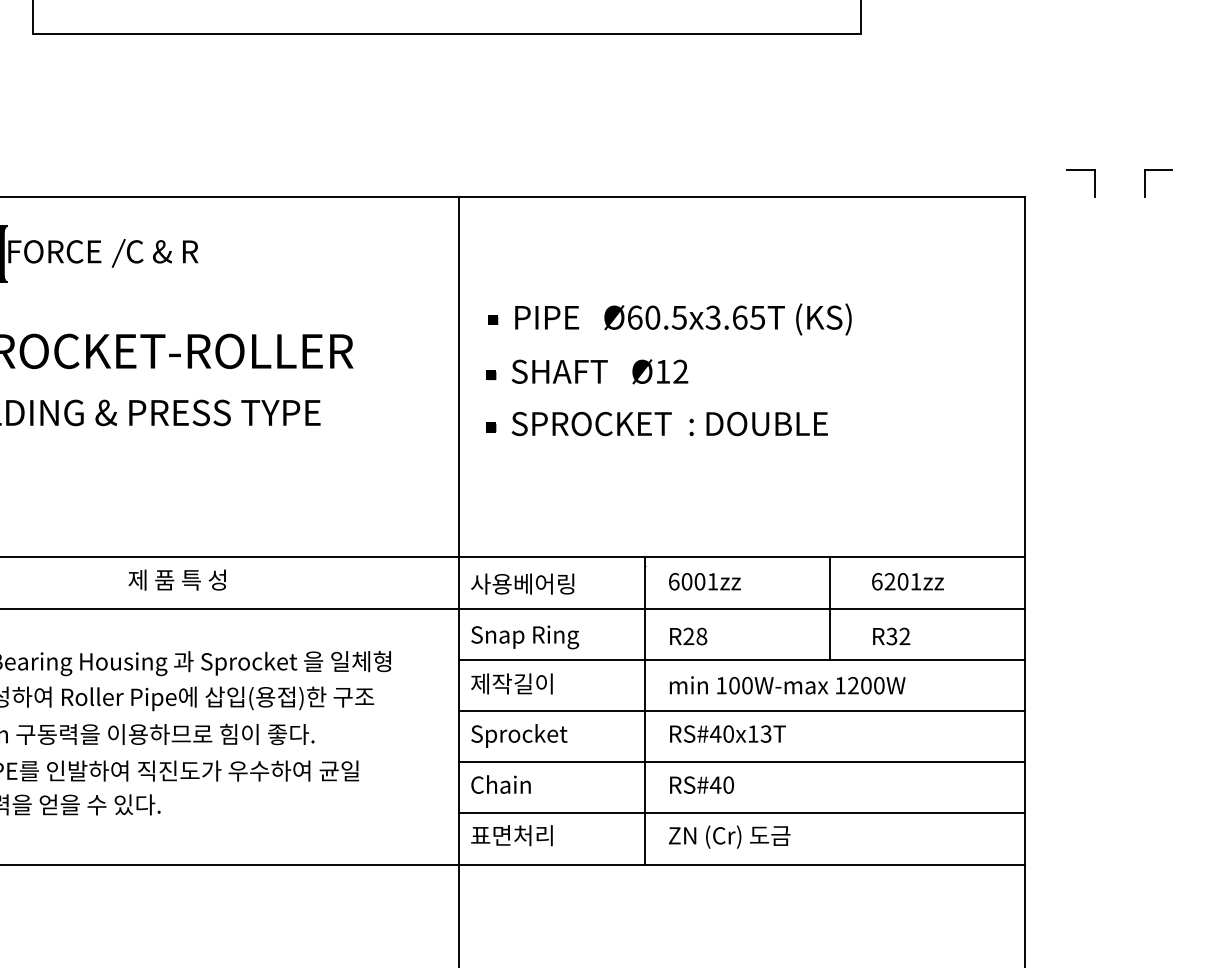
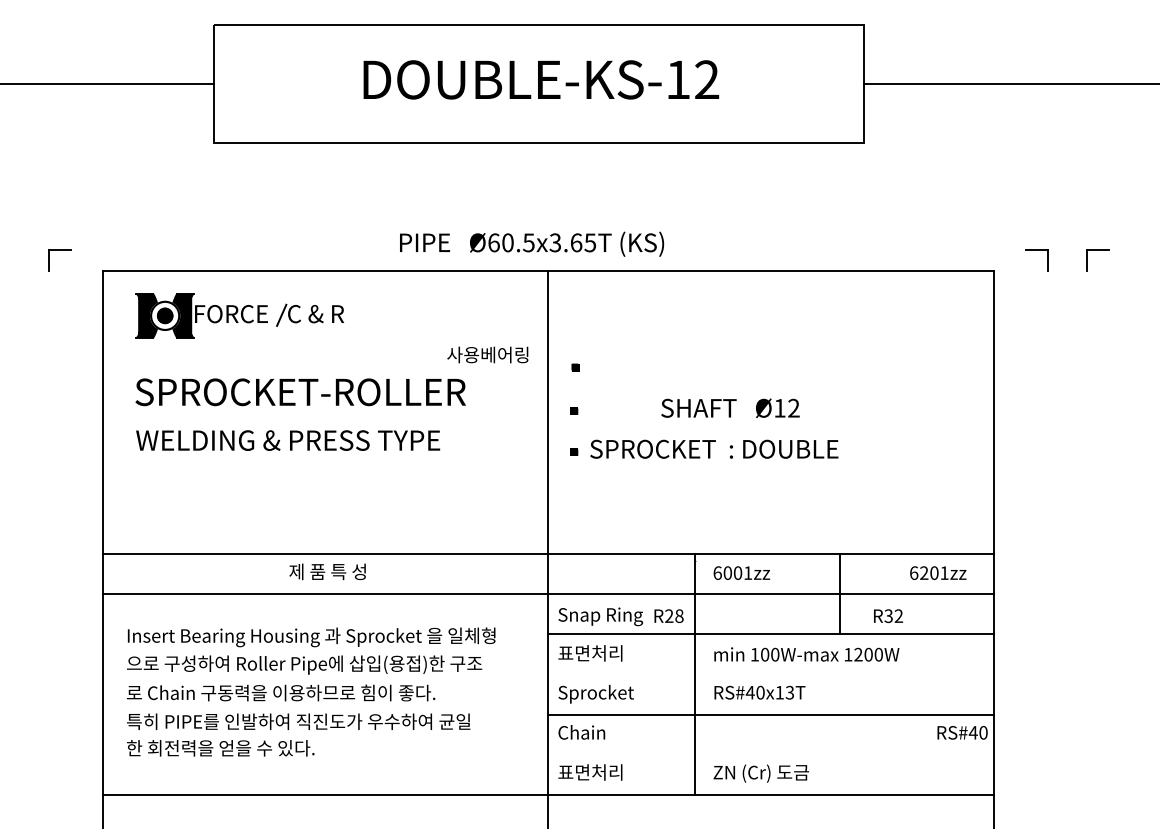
text: (684, 318) -> (532, 243), moved
text: (599, 370) -> (730, 407), moved
text: (908, 580) -> (938, 572), moved
text: (522, 583) -> (487, 354), moved
text: (687, 635) -> (668, 615), moved
text: (509, 684) -> (588, 653), 제작길이 -> 표면처리
line: (741, 710) -> (770, 674), removed
text: (701, 784) -> (962, 732), moved
line: (741, 814) -> (770, 755), removed

